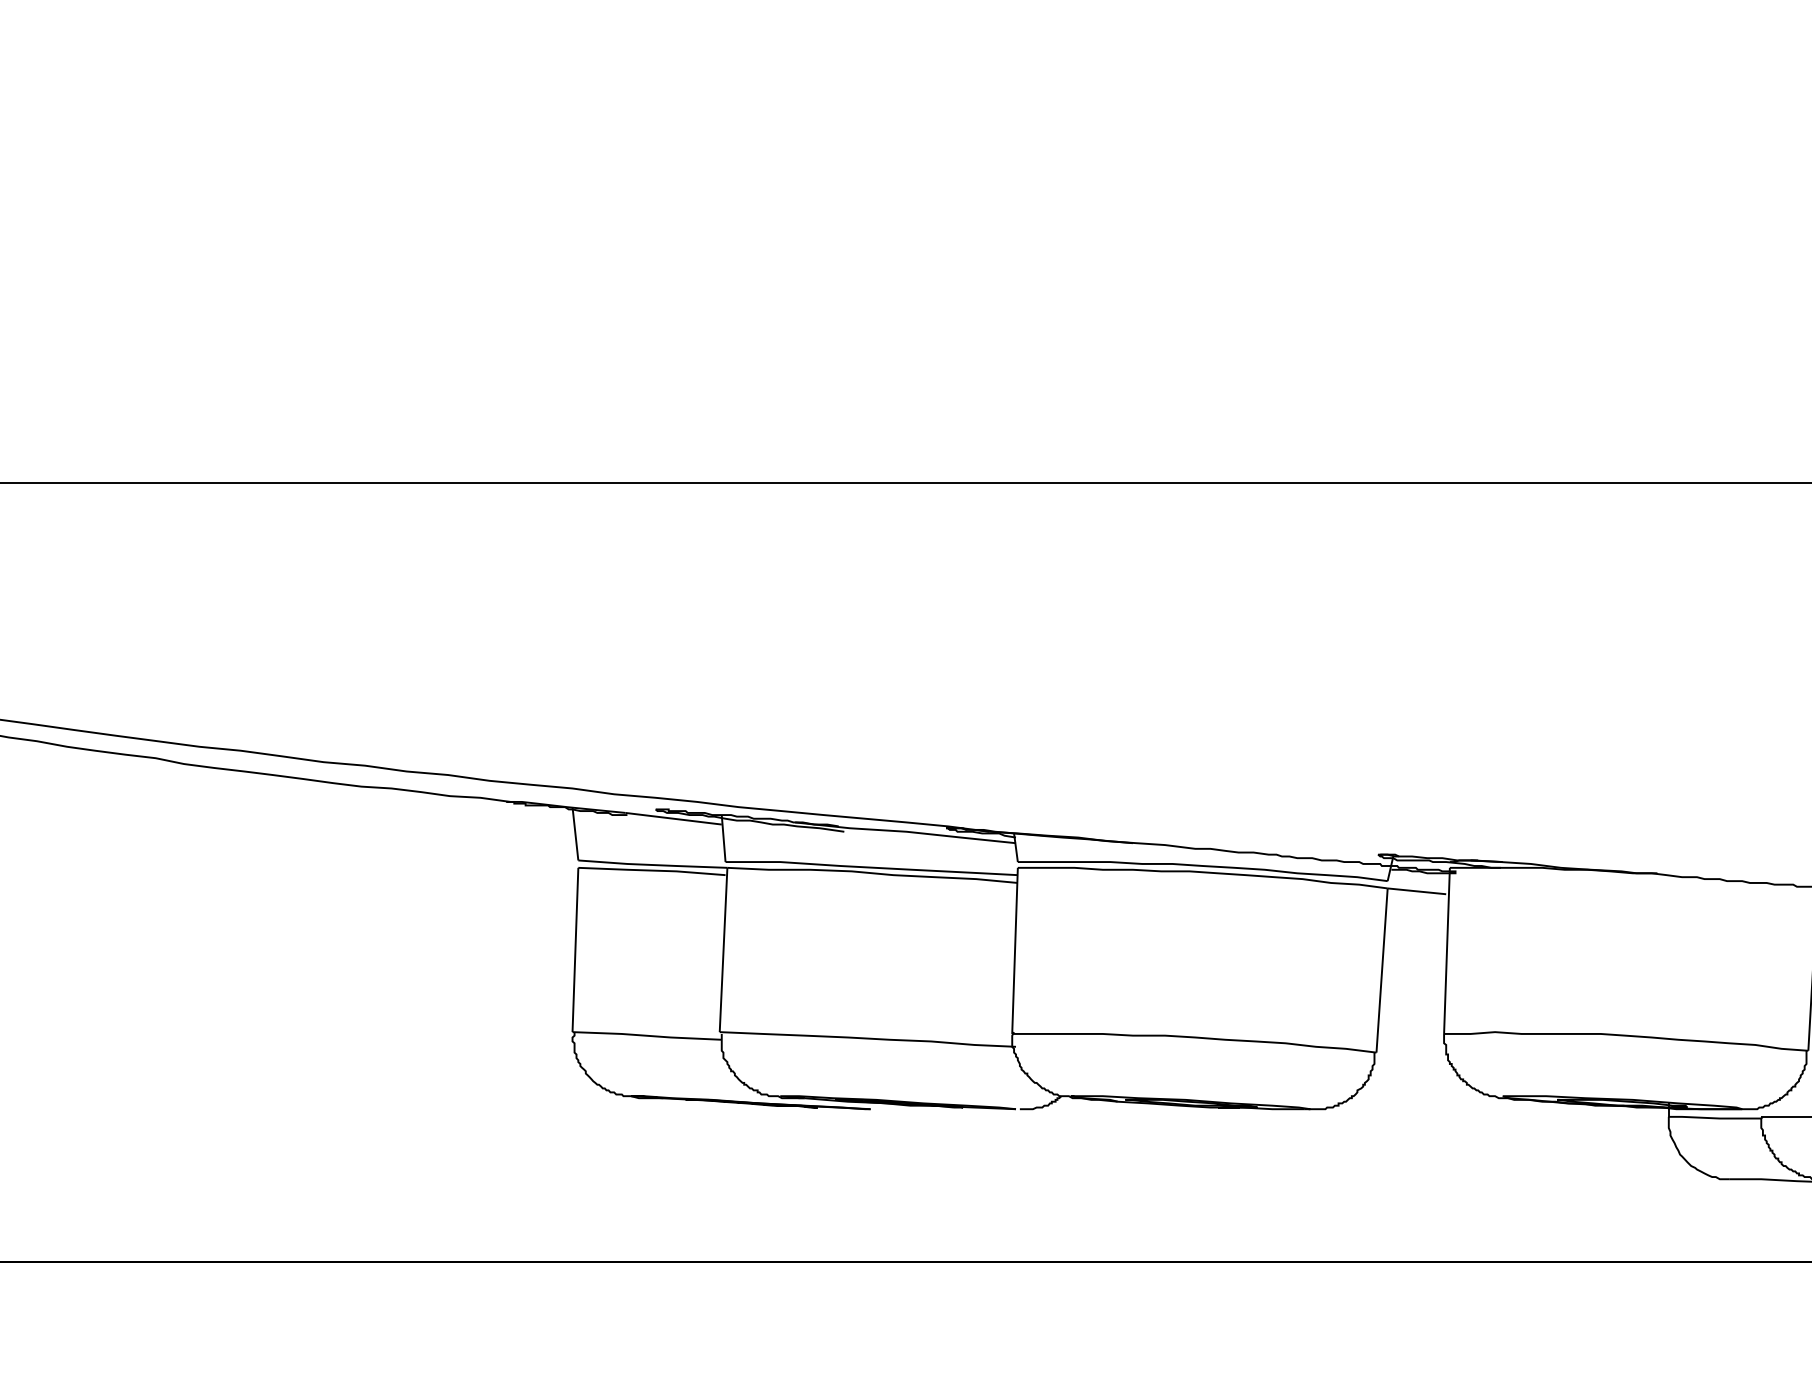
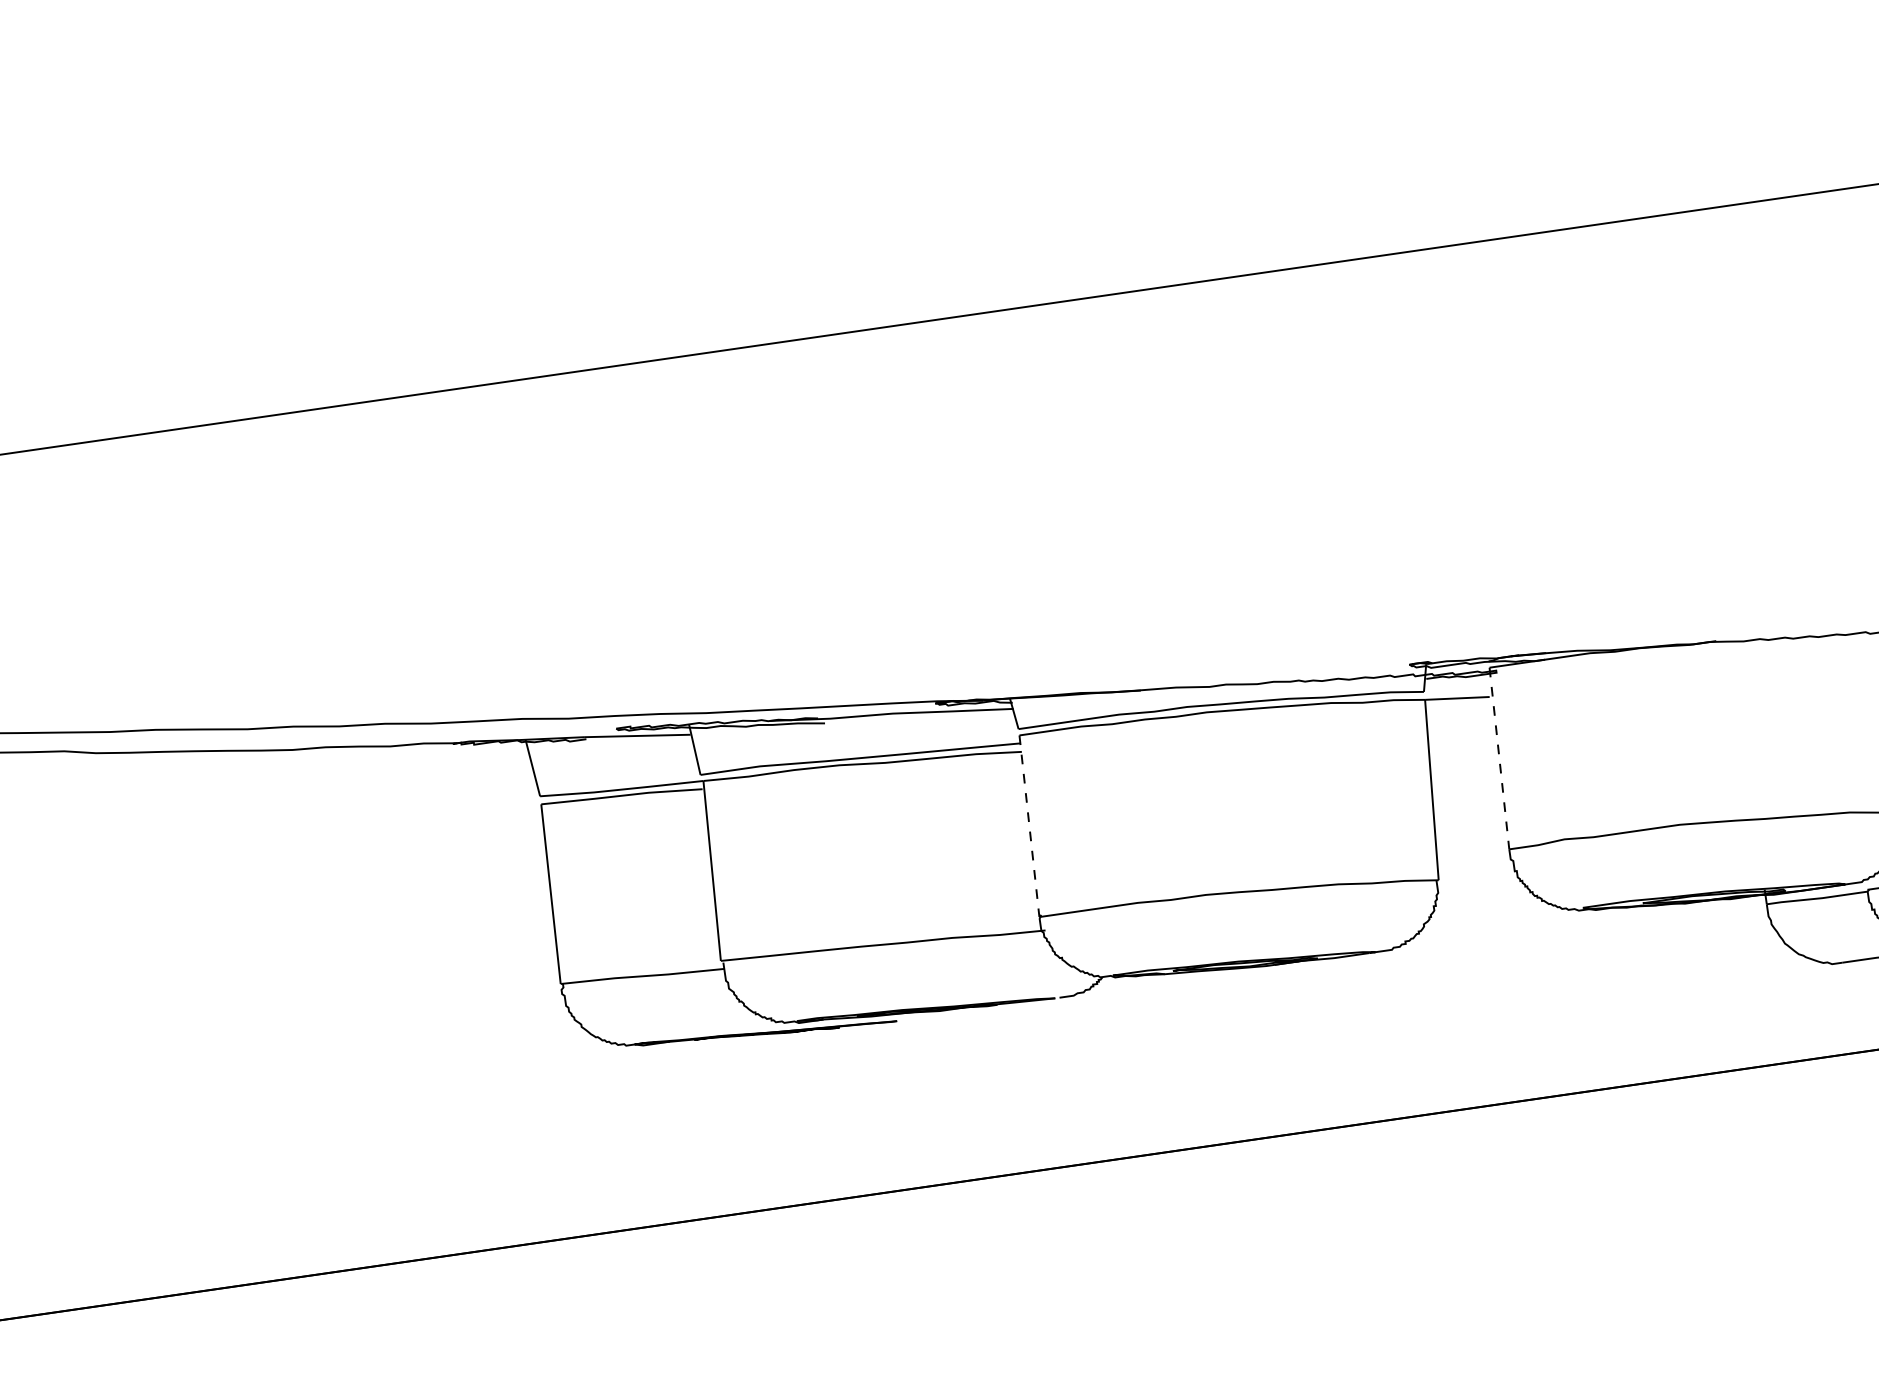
line: (1015, 951) -> (1030, 826), solid -> dashed
line: (1446, 951) -> (1498, 759), solid -> dashed

